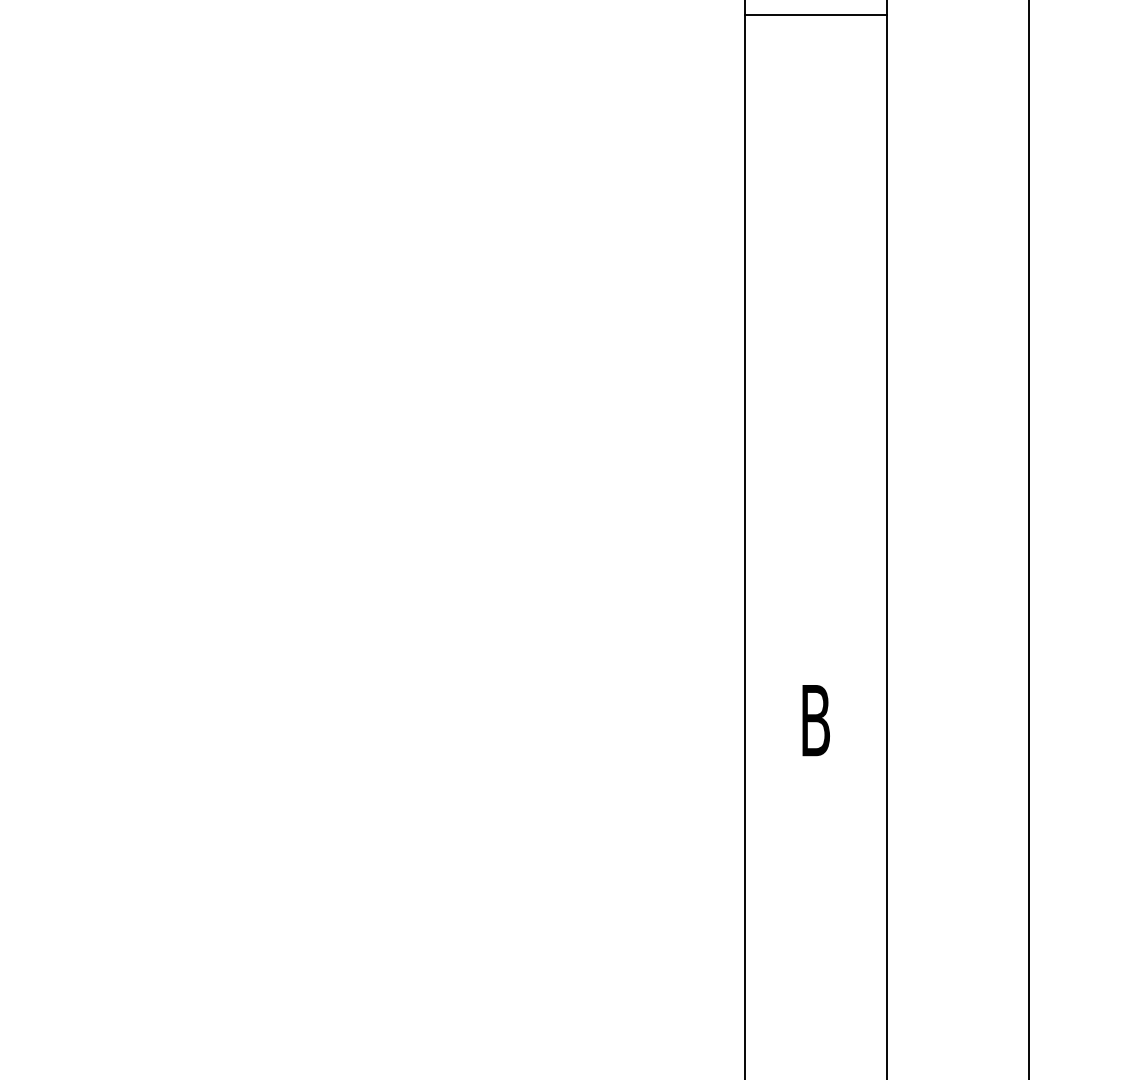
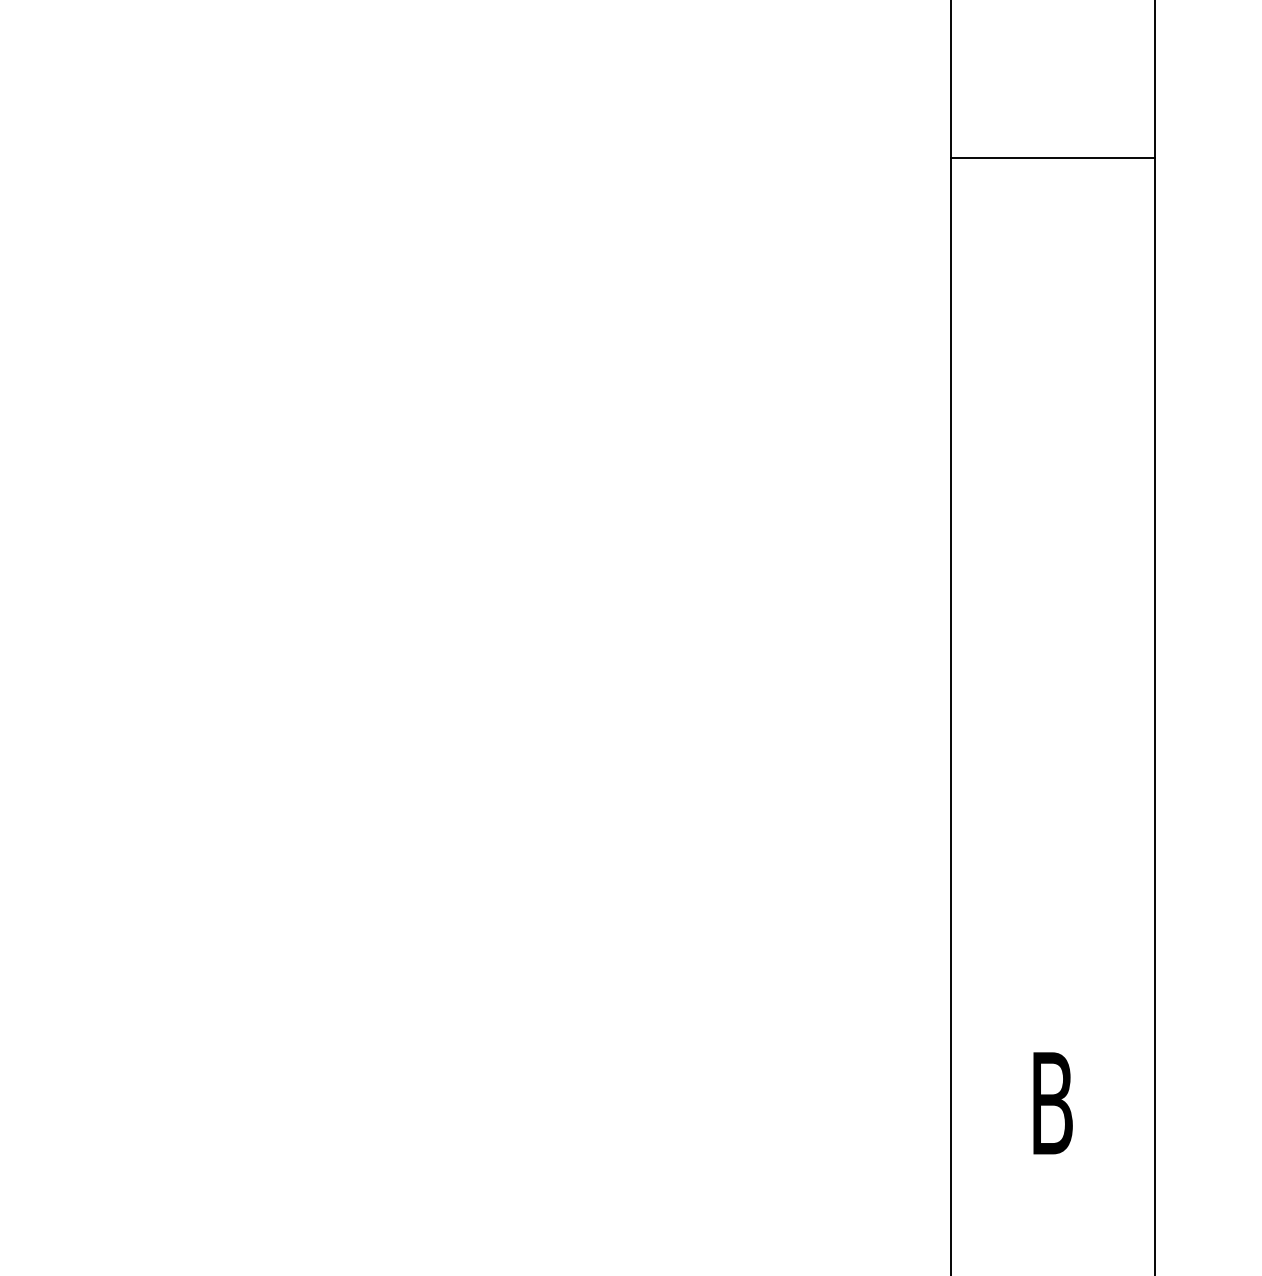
line: (815, 15) -> (1052, 158), moved

